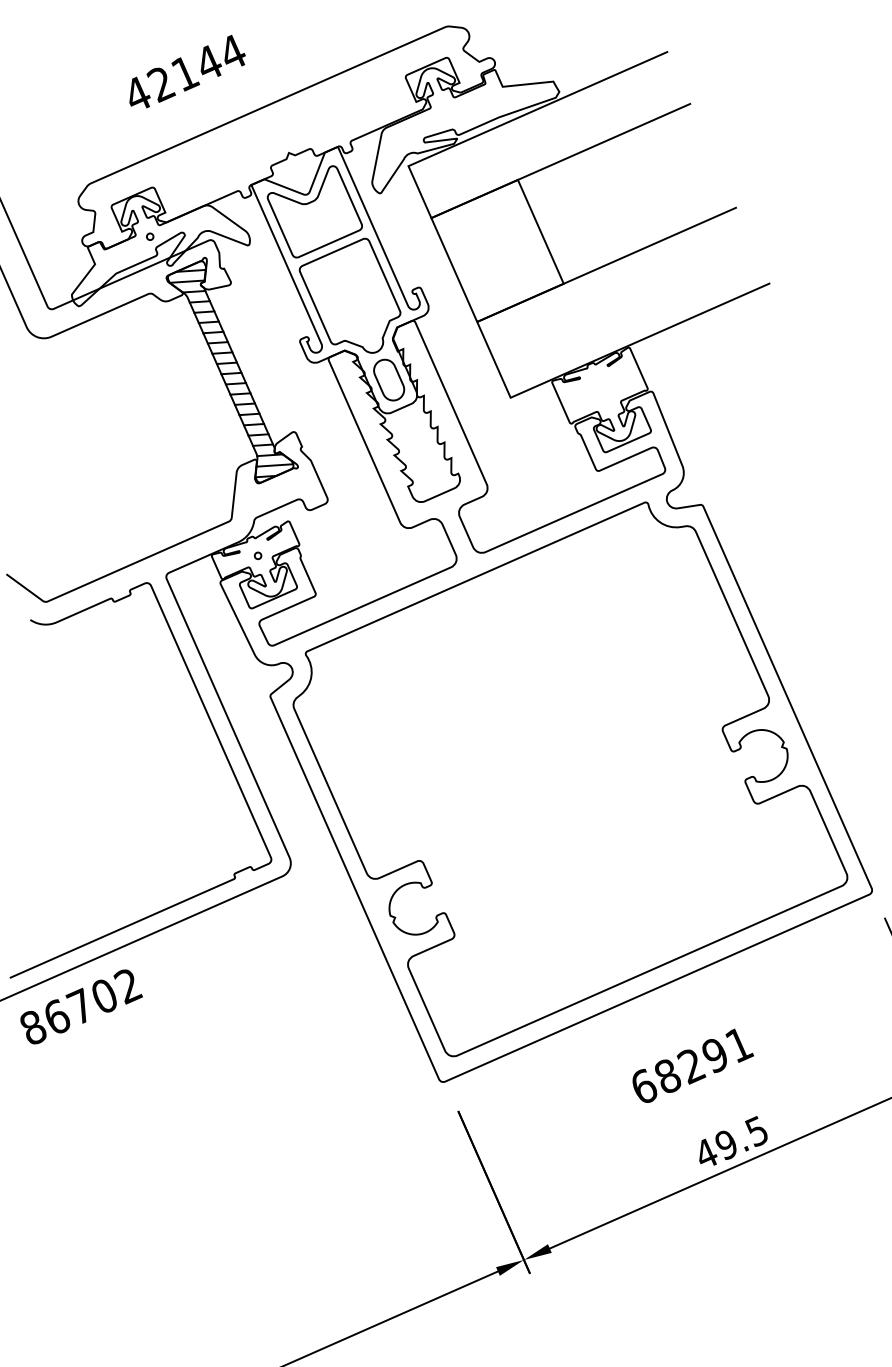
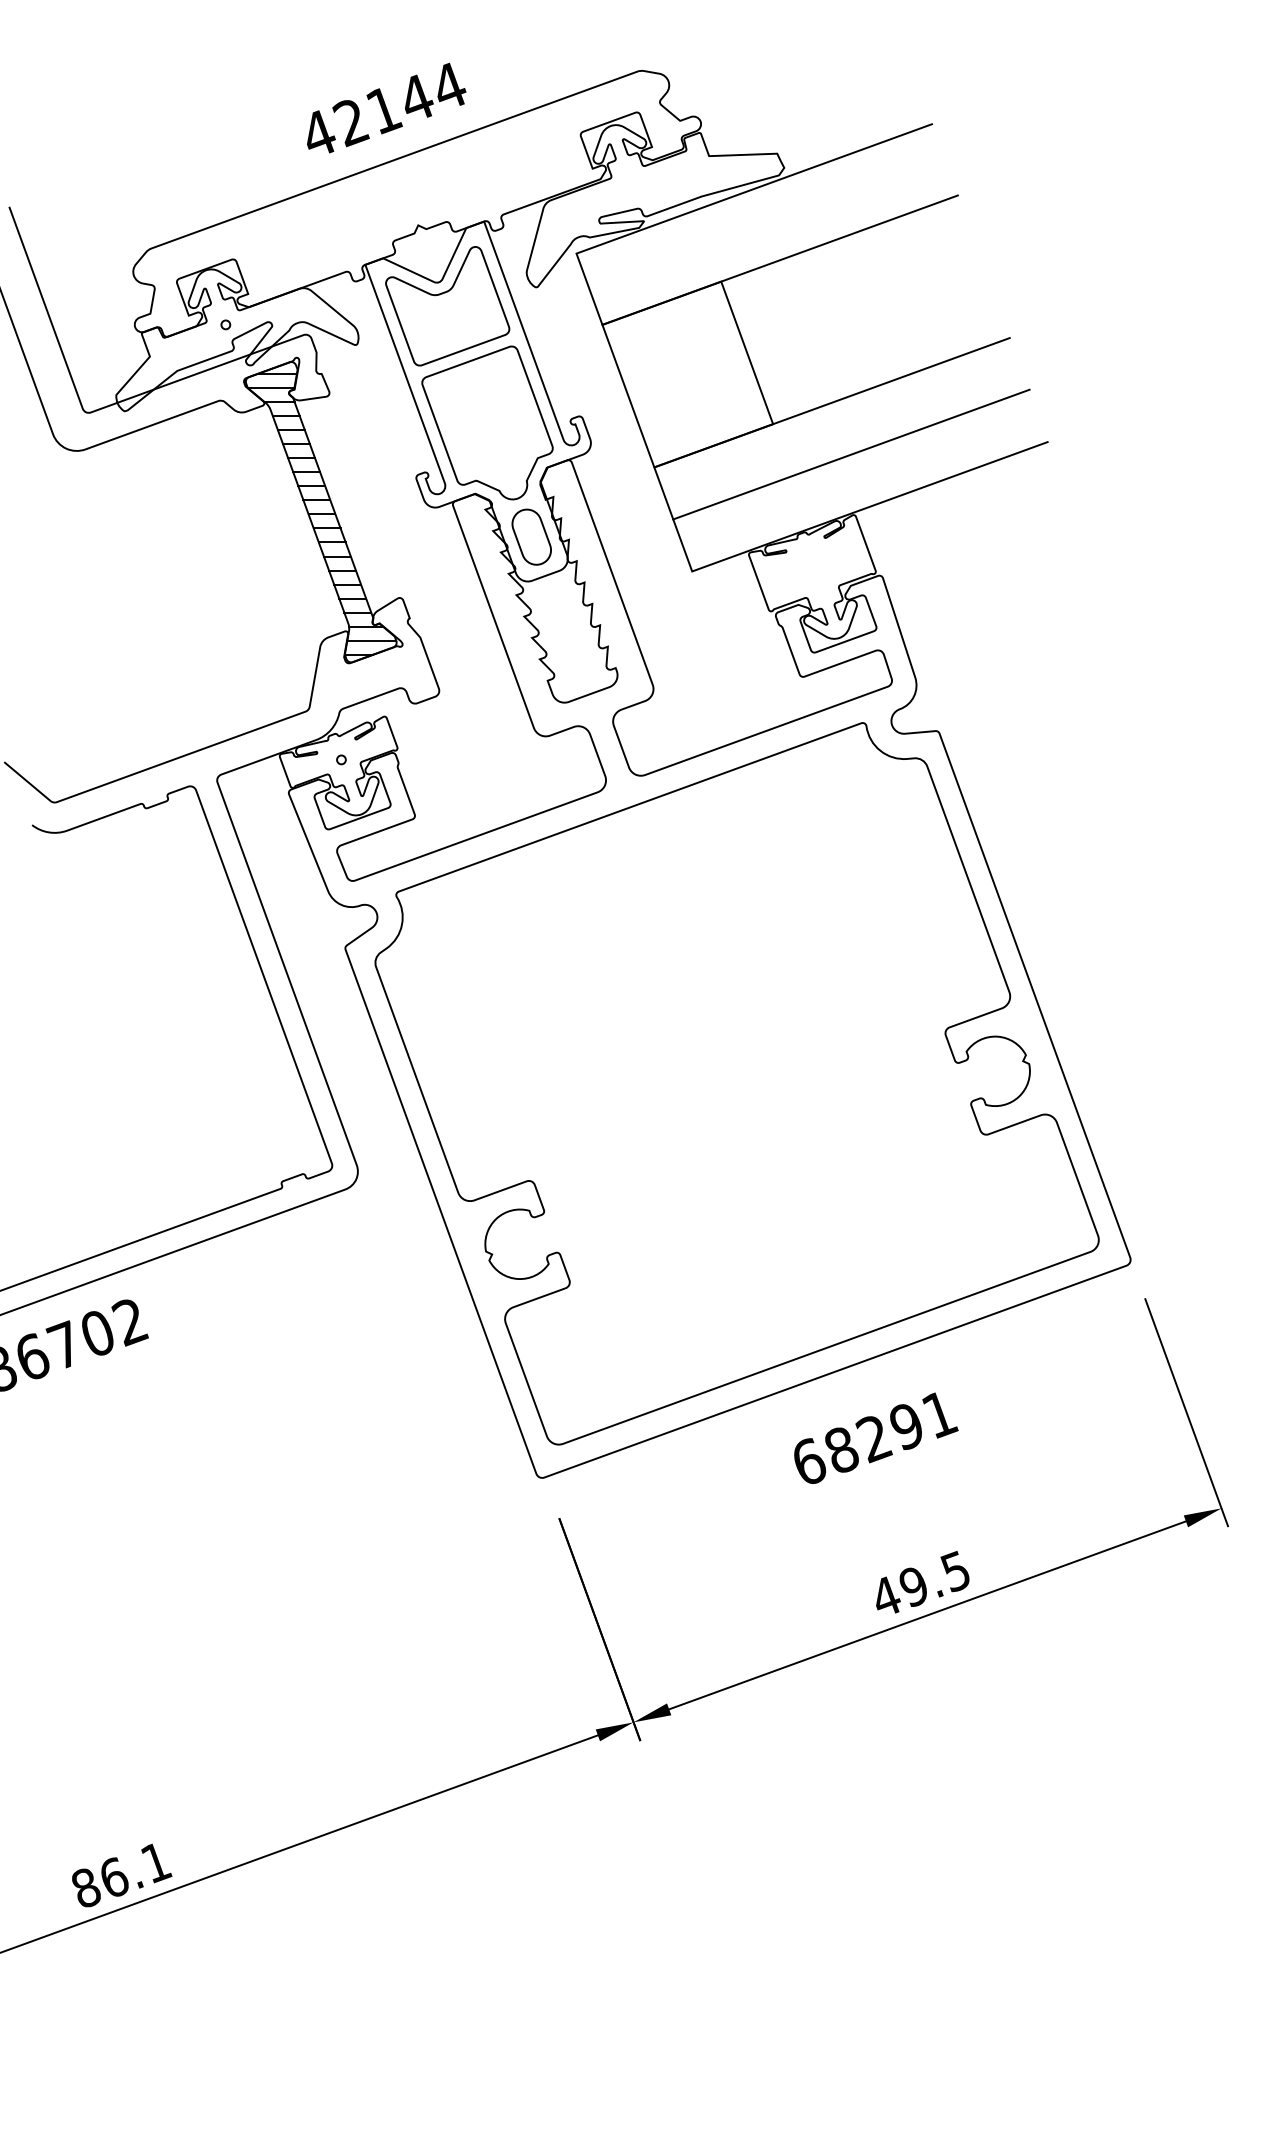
text: (186, 71) -> (386, 107), moved
line: (623, 302) -> (851, 454), added
text: (693, 1065) -> (876, 1437), moved

